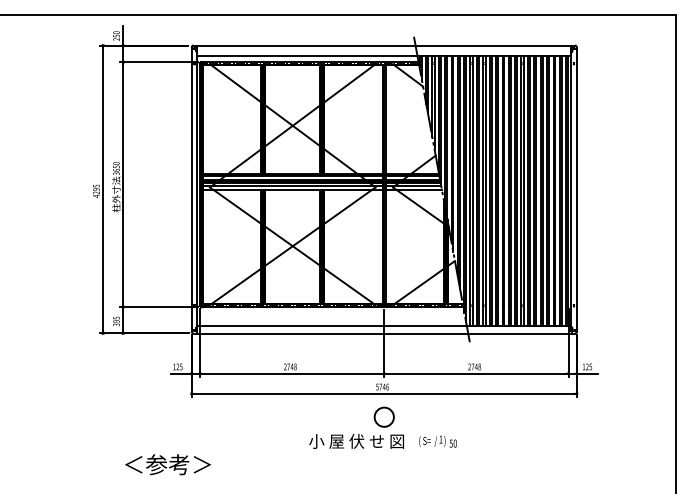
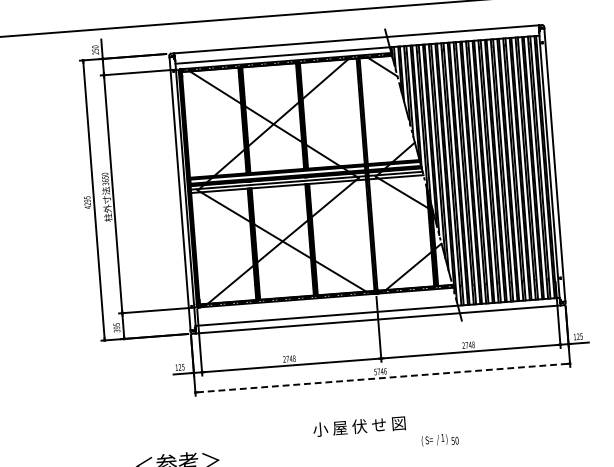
line: (384, 393) -> (382, 377), solid -> dashed
circle: (383, 416) -> (383, 400), removed
text: (437, 441) -> (439, 439), moved

